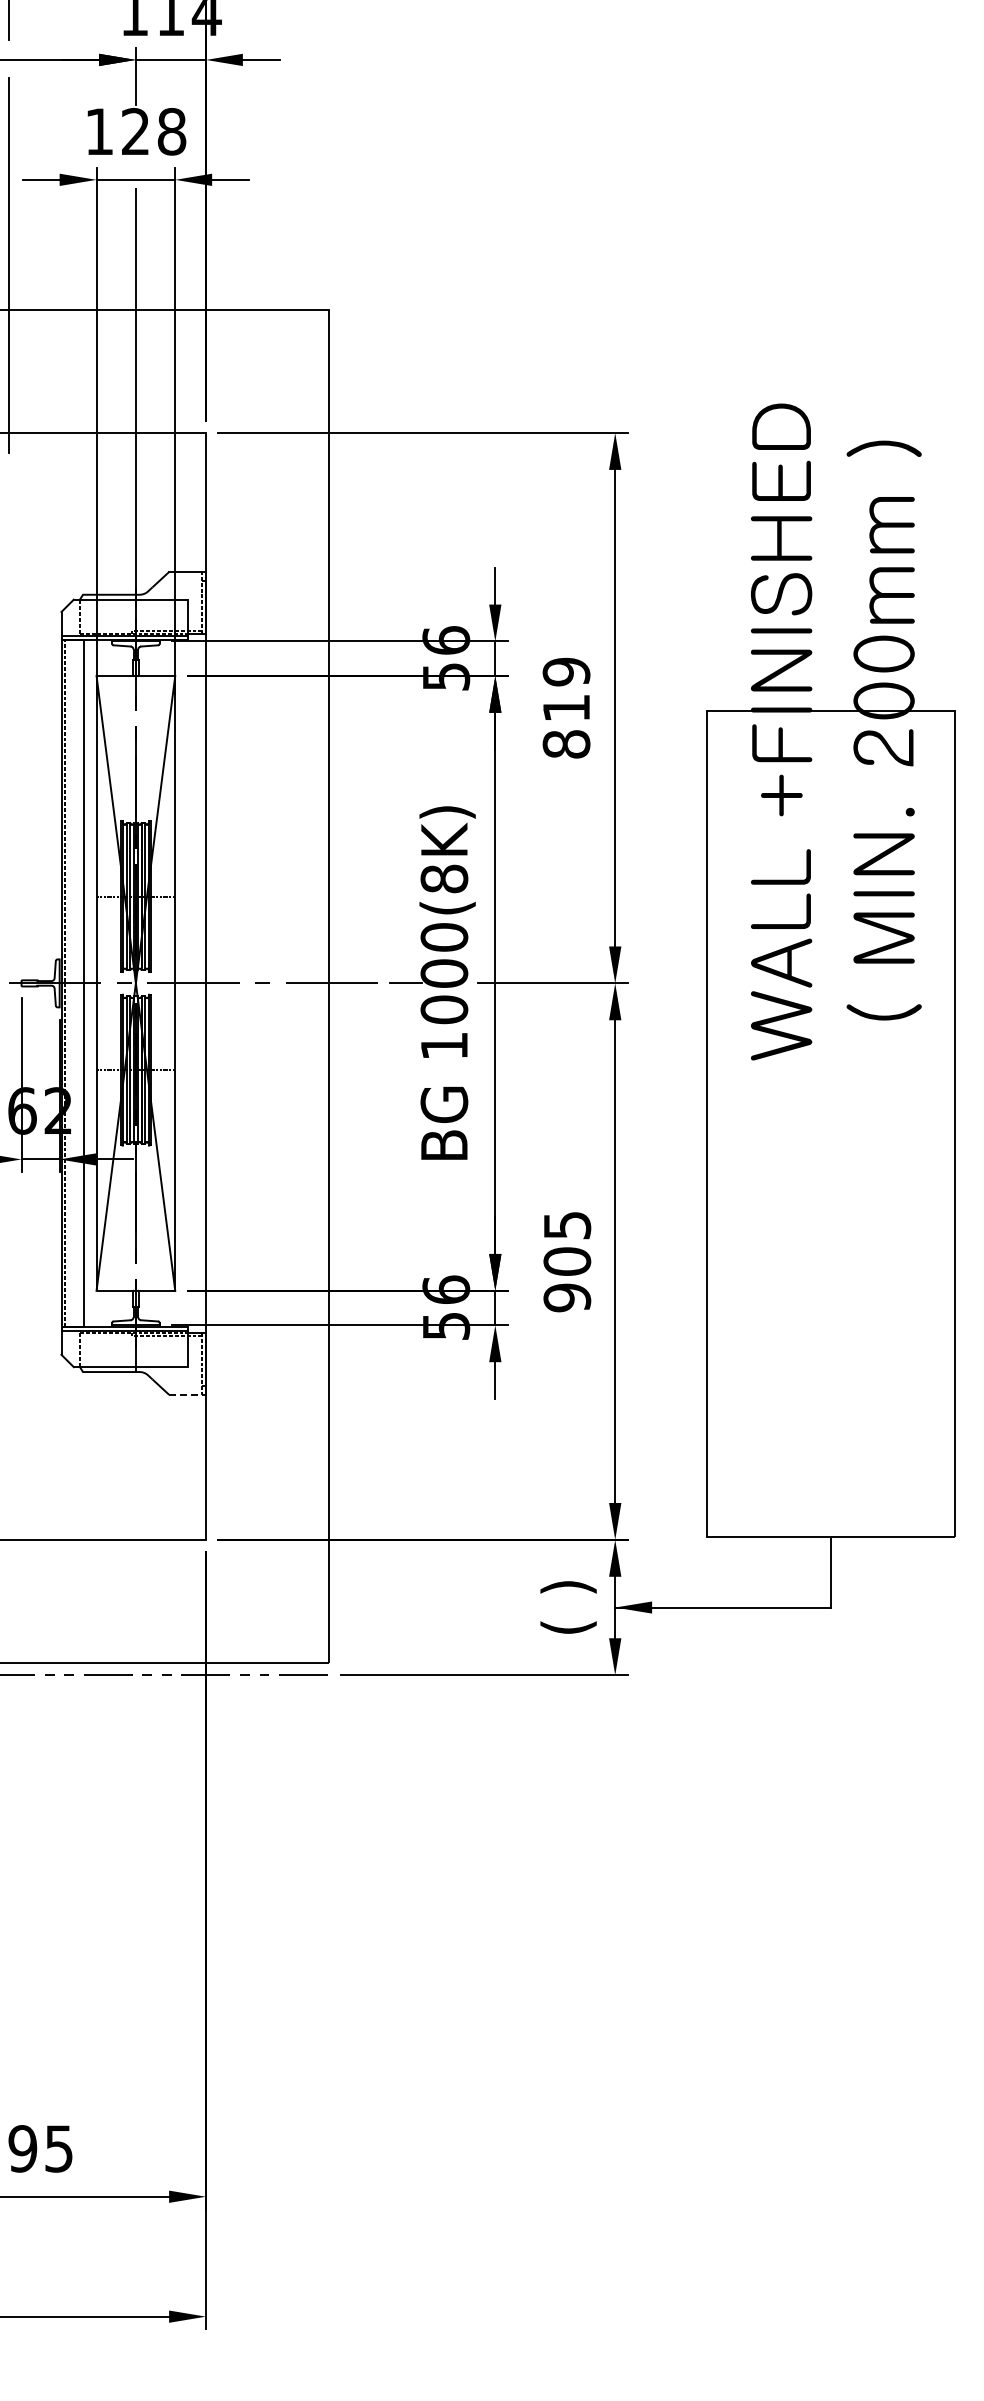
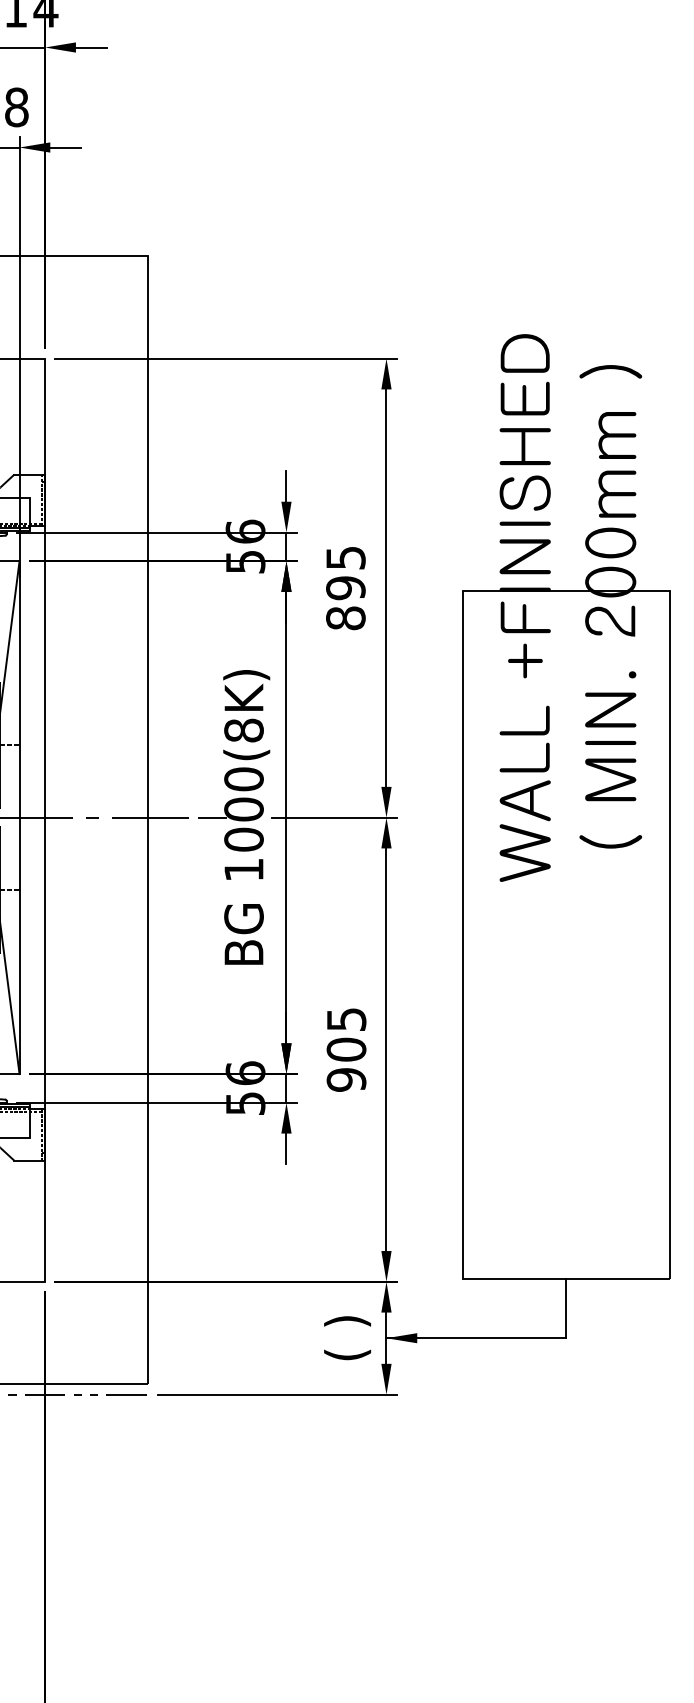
text: (566, 689) -> (345, 572), 819 -> 895
line: (188, 1394) -> (30, 1160), dashed -> solid

